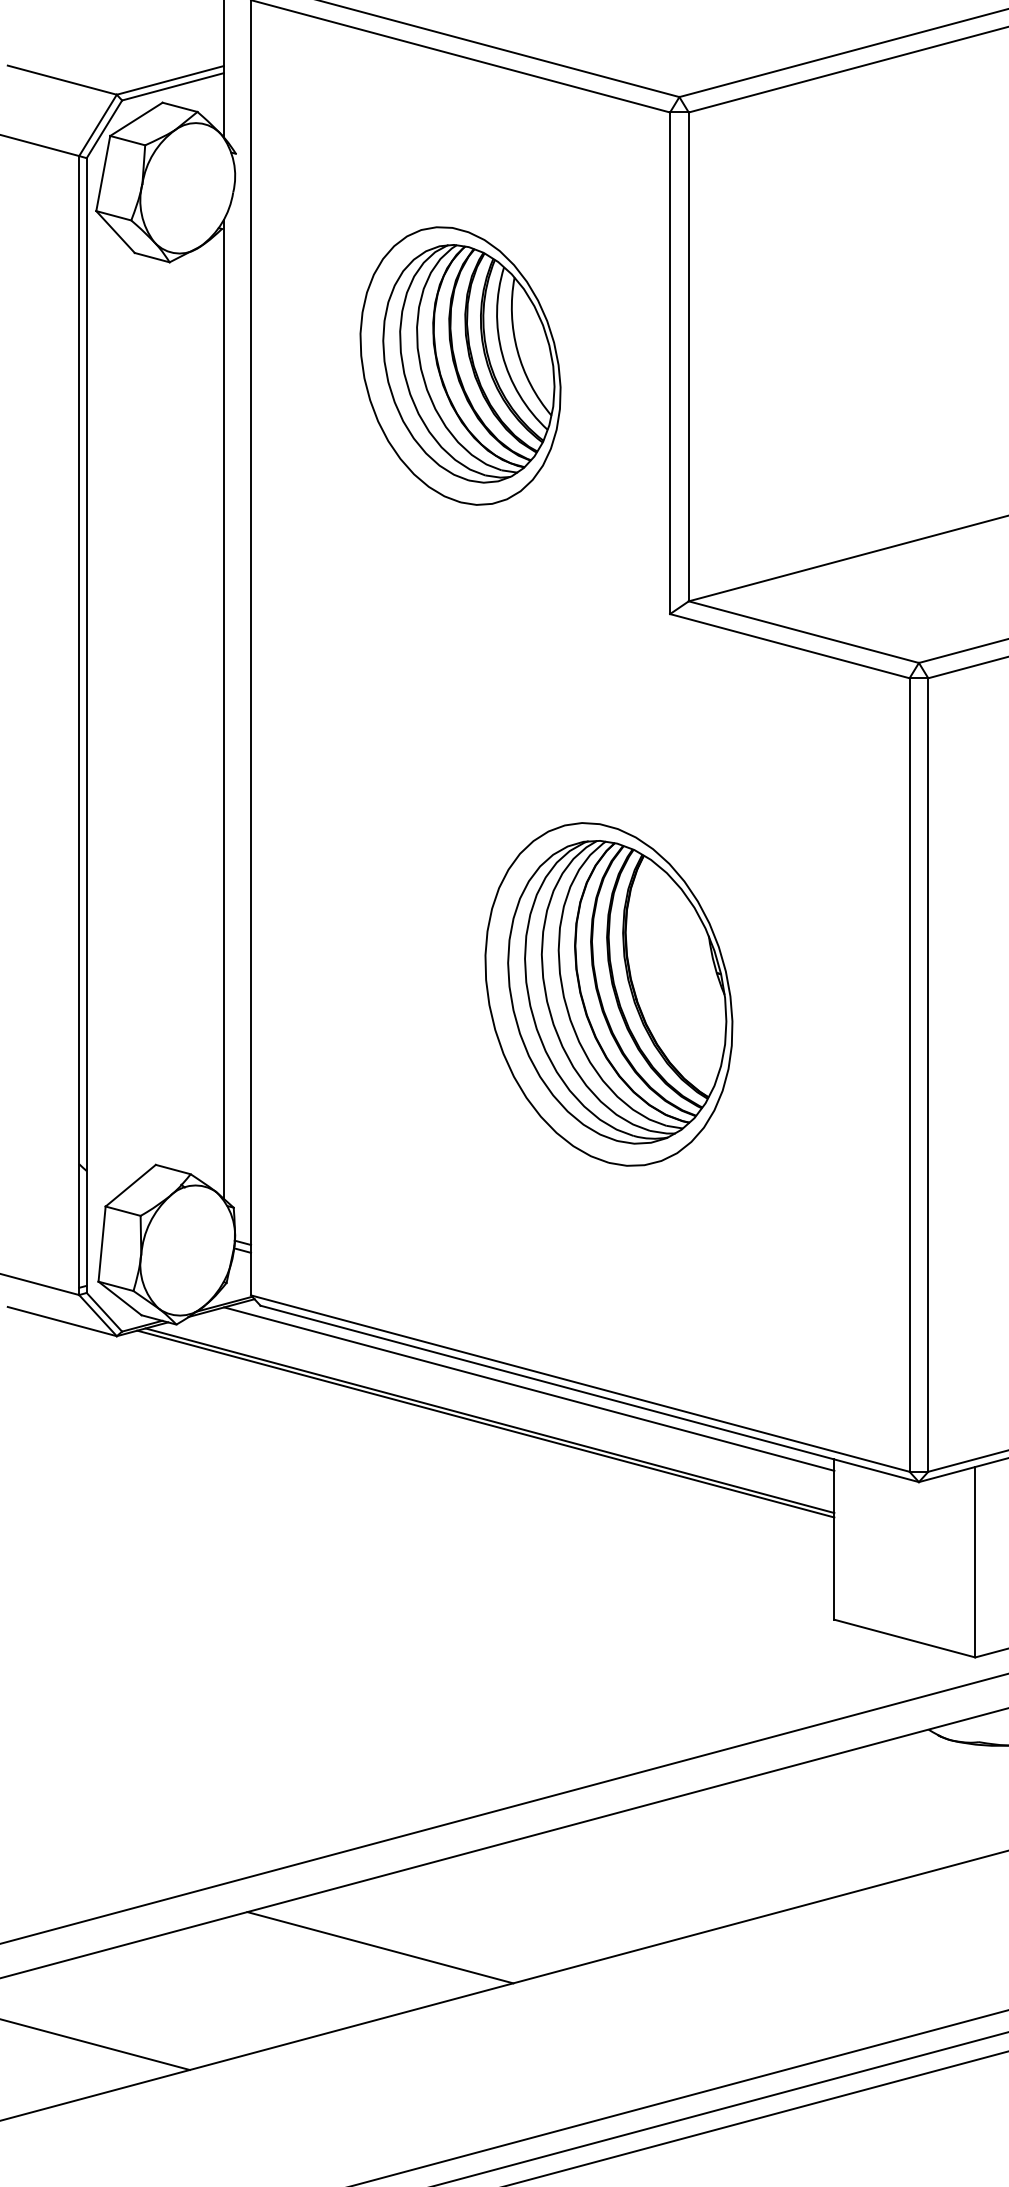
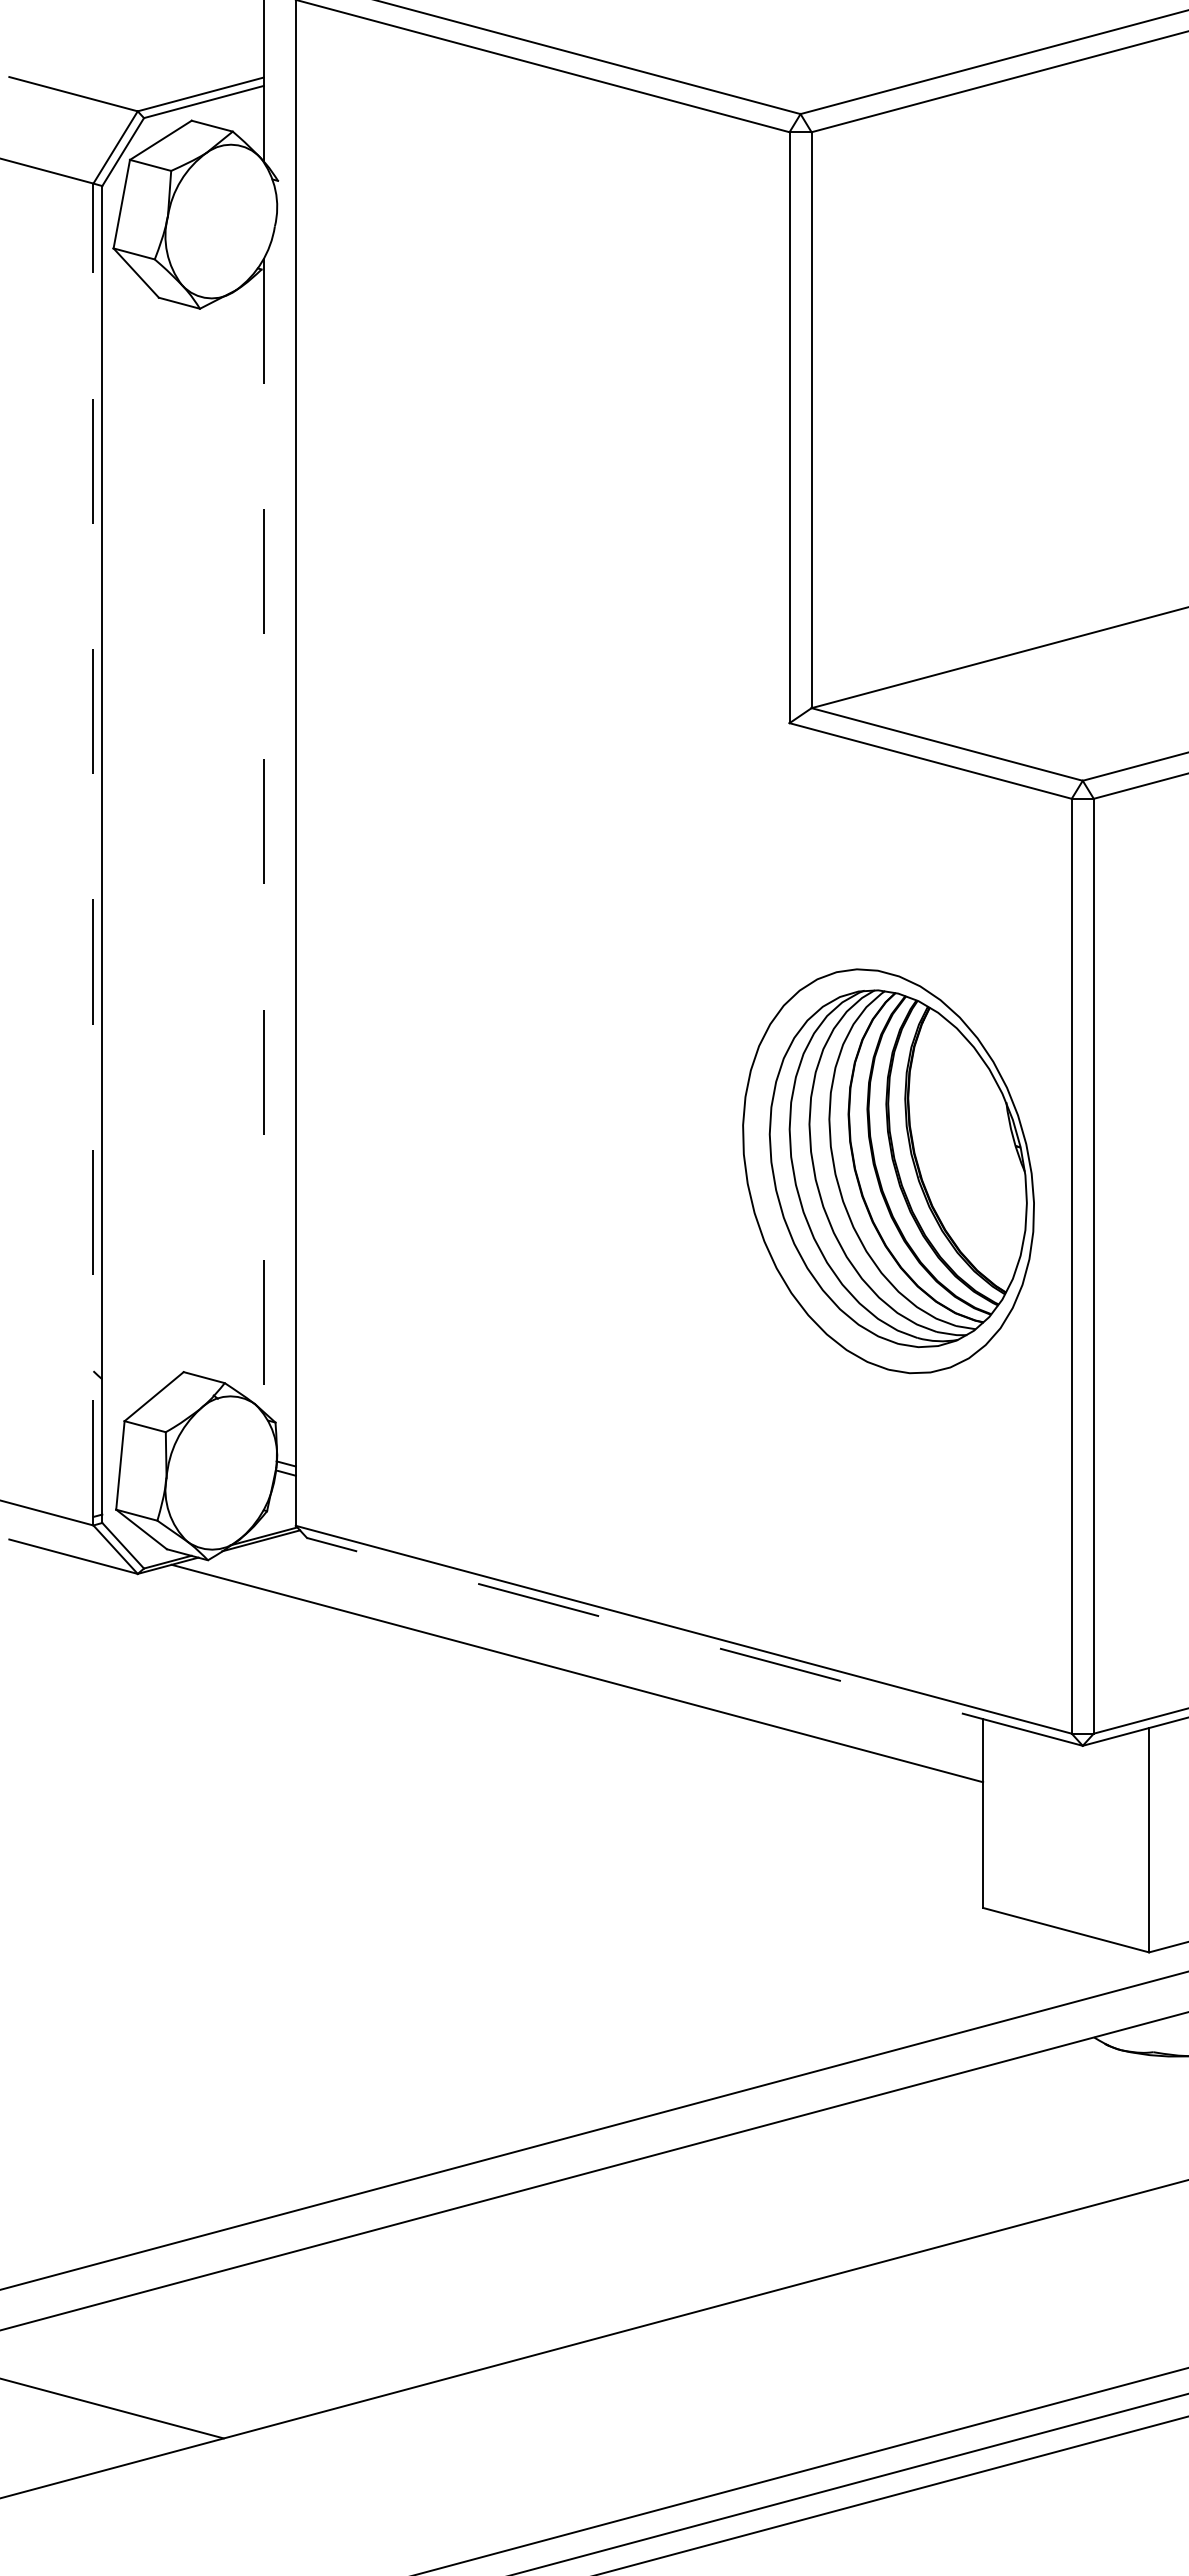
part: (460, 365) -> (542, 430), removed
line: (223, 709) -> (263, 835), solid -> dashed
line: (79, 725) -> (93, 854), solid -> dashed
part: (608, 994) -> (888, 1171), moved
line: (529, 1389) -> (623, 1636), removed
line: (589, 1393) -> (694, 1641), solid -> dashed
line: (485, 1424) -> (572, 1677), removed
line: (380, 1947) -> (448, 2294), removed

